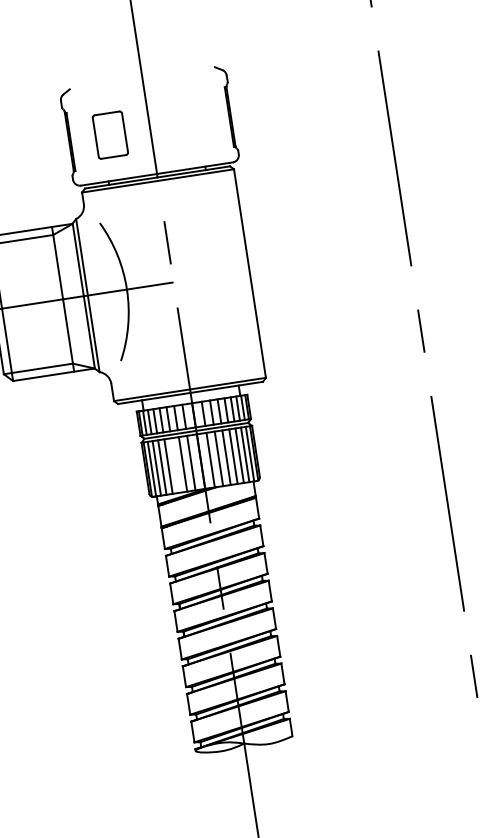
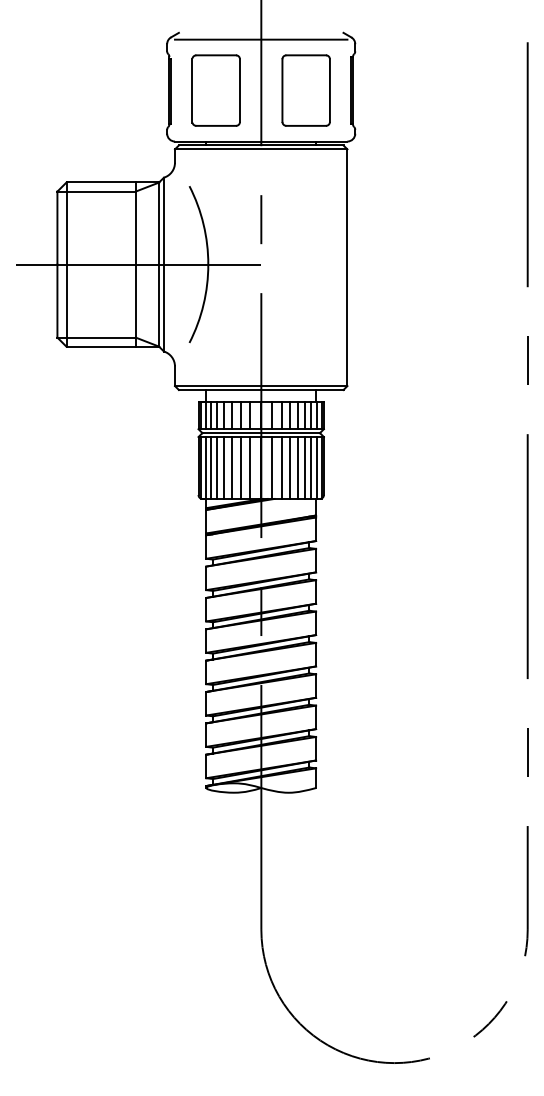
line: (143, 84) -> (261, 39), added
part: (189, 123) -> (305, 90), added
part: (109, 135) -> (215, 90), size x1.43
line: (175, 465) -> (232, 467), added

